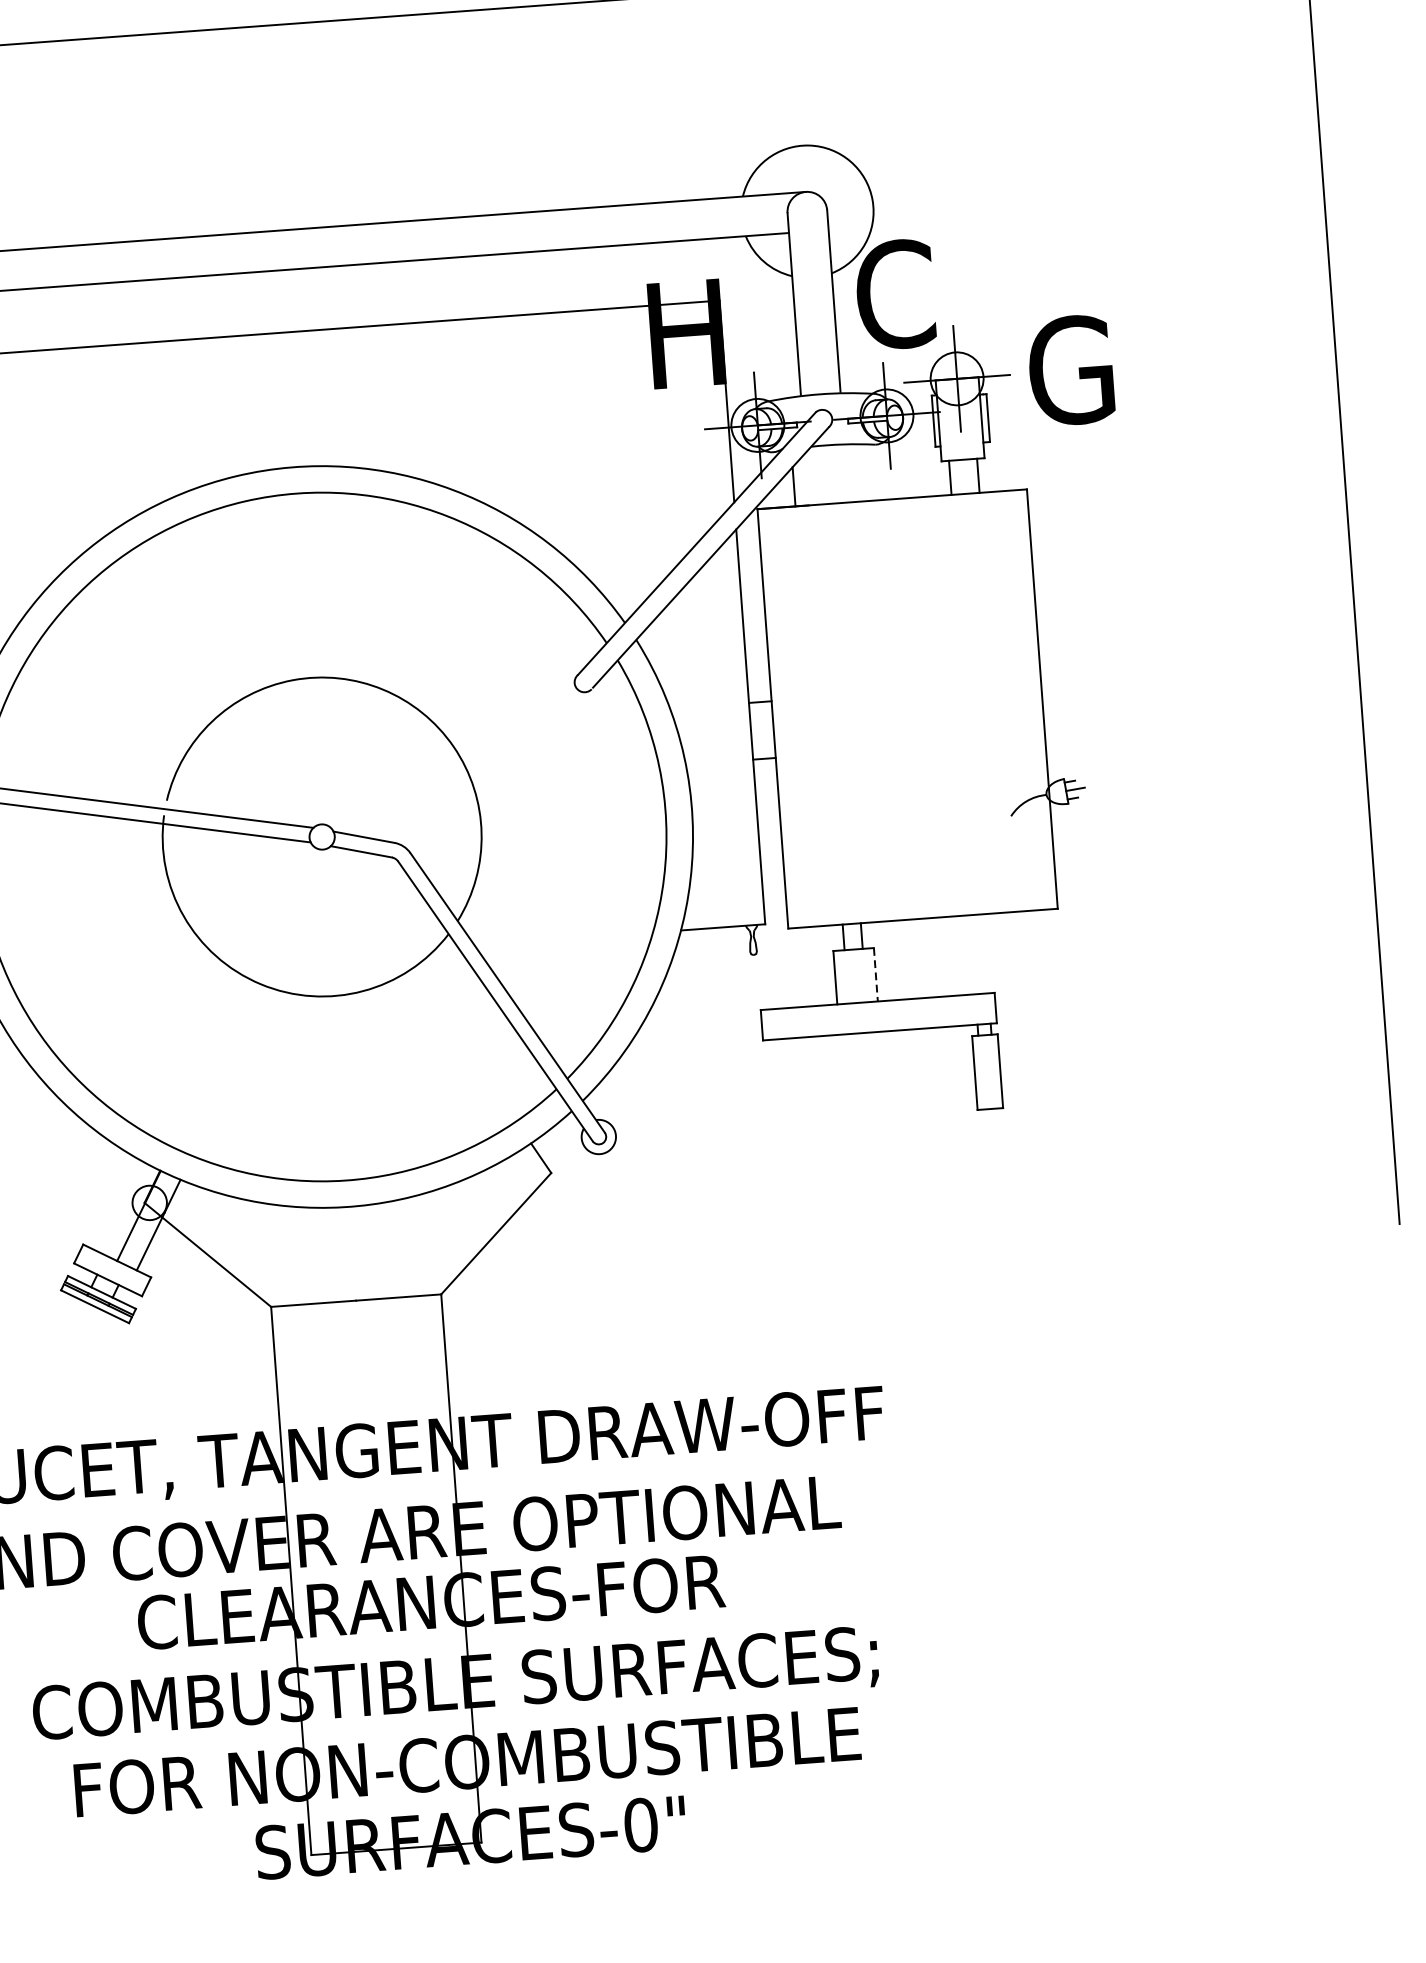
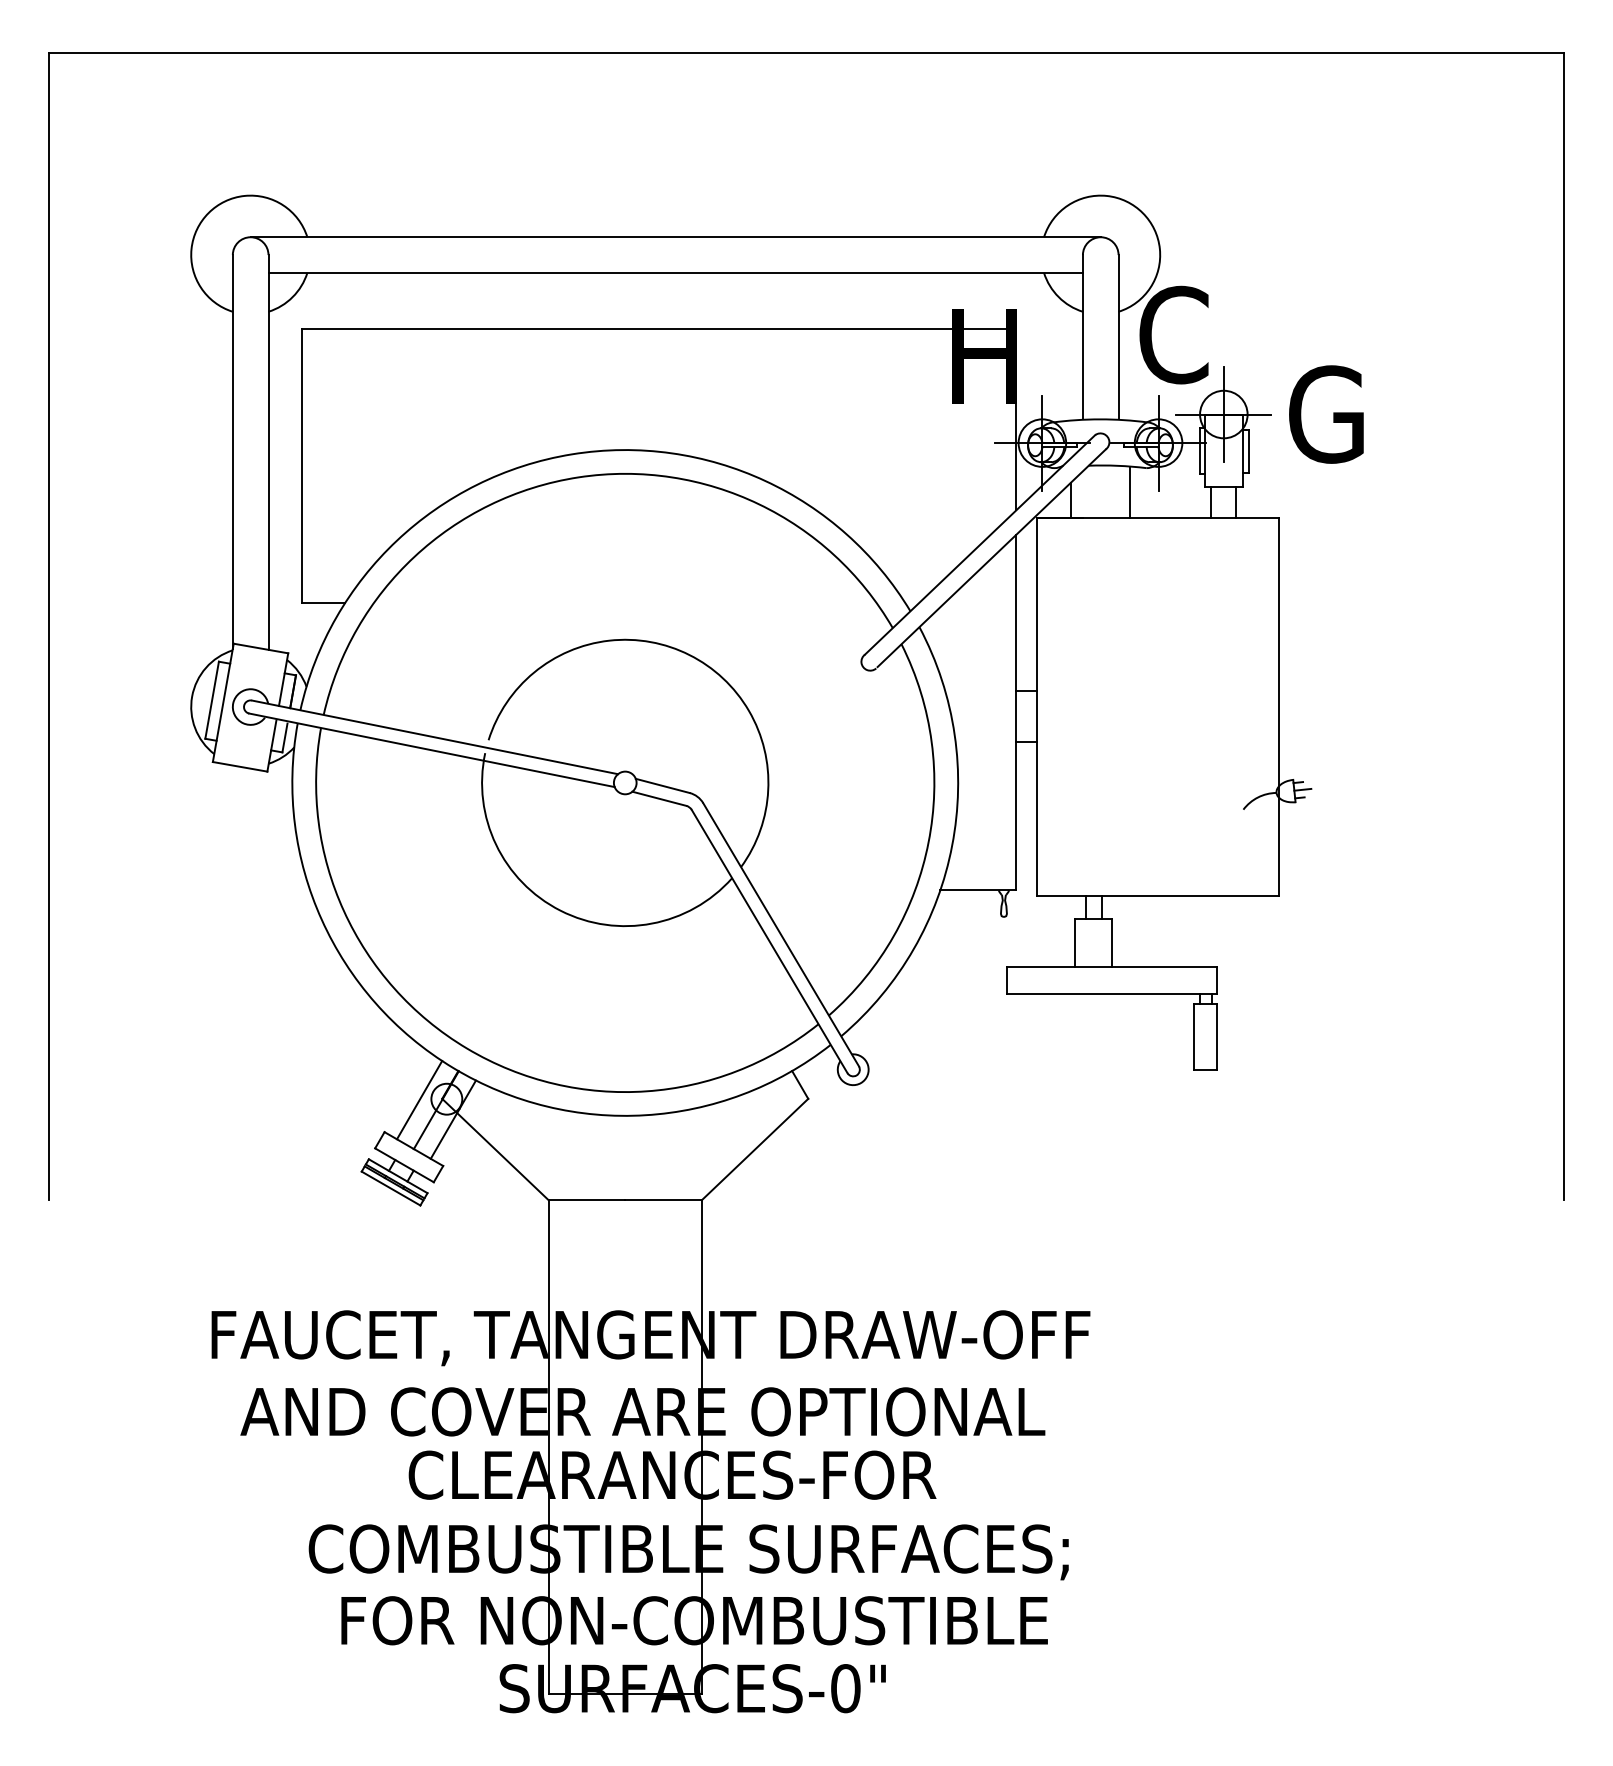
line: (859, 473) -> (1130, 492), added
line: (875, 975) -> (1111, 943), dashed -> solid
line: (119, 1206) -> (419, 1100), added

